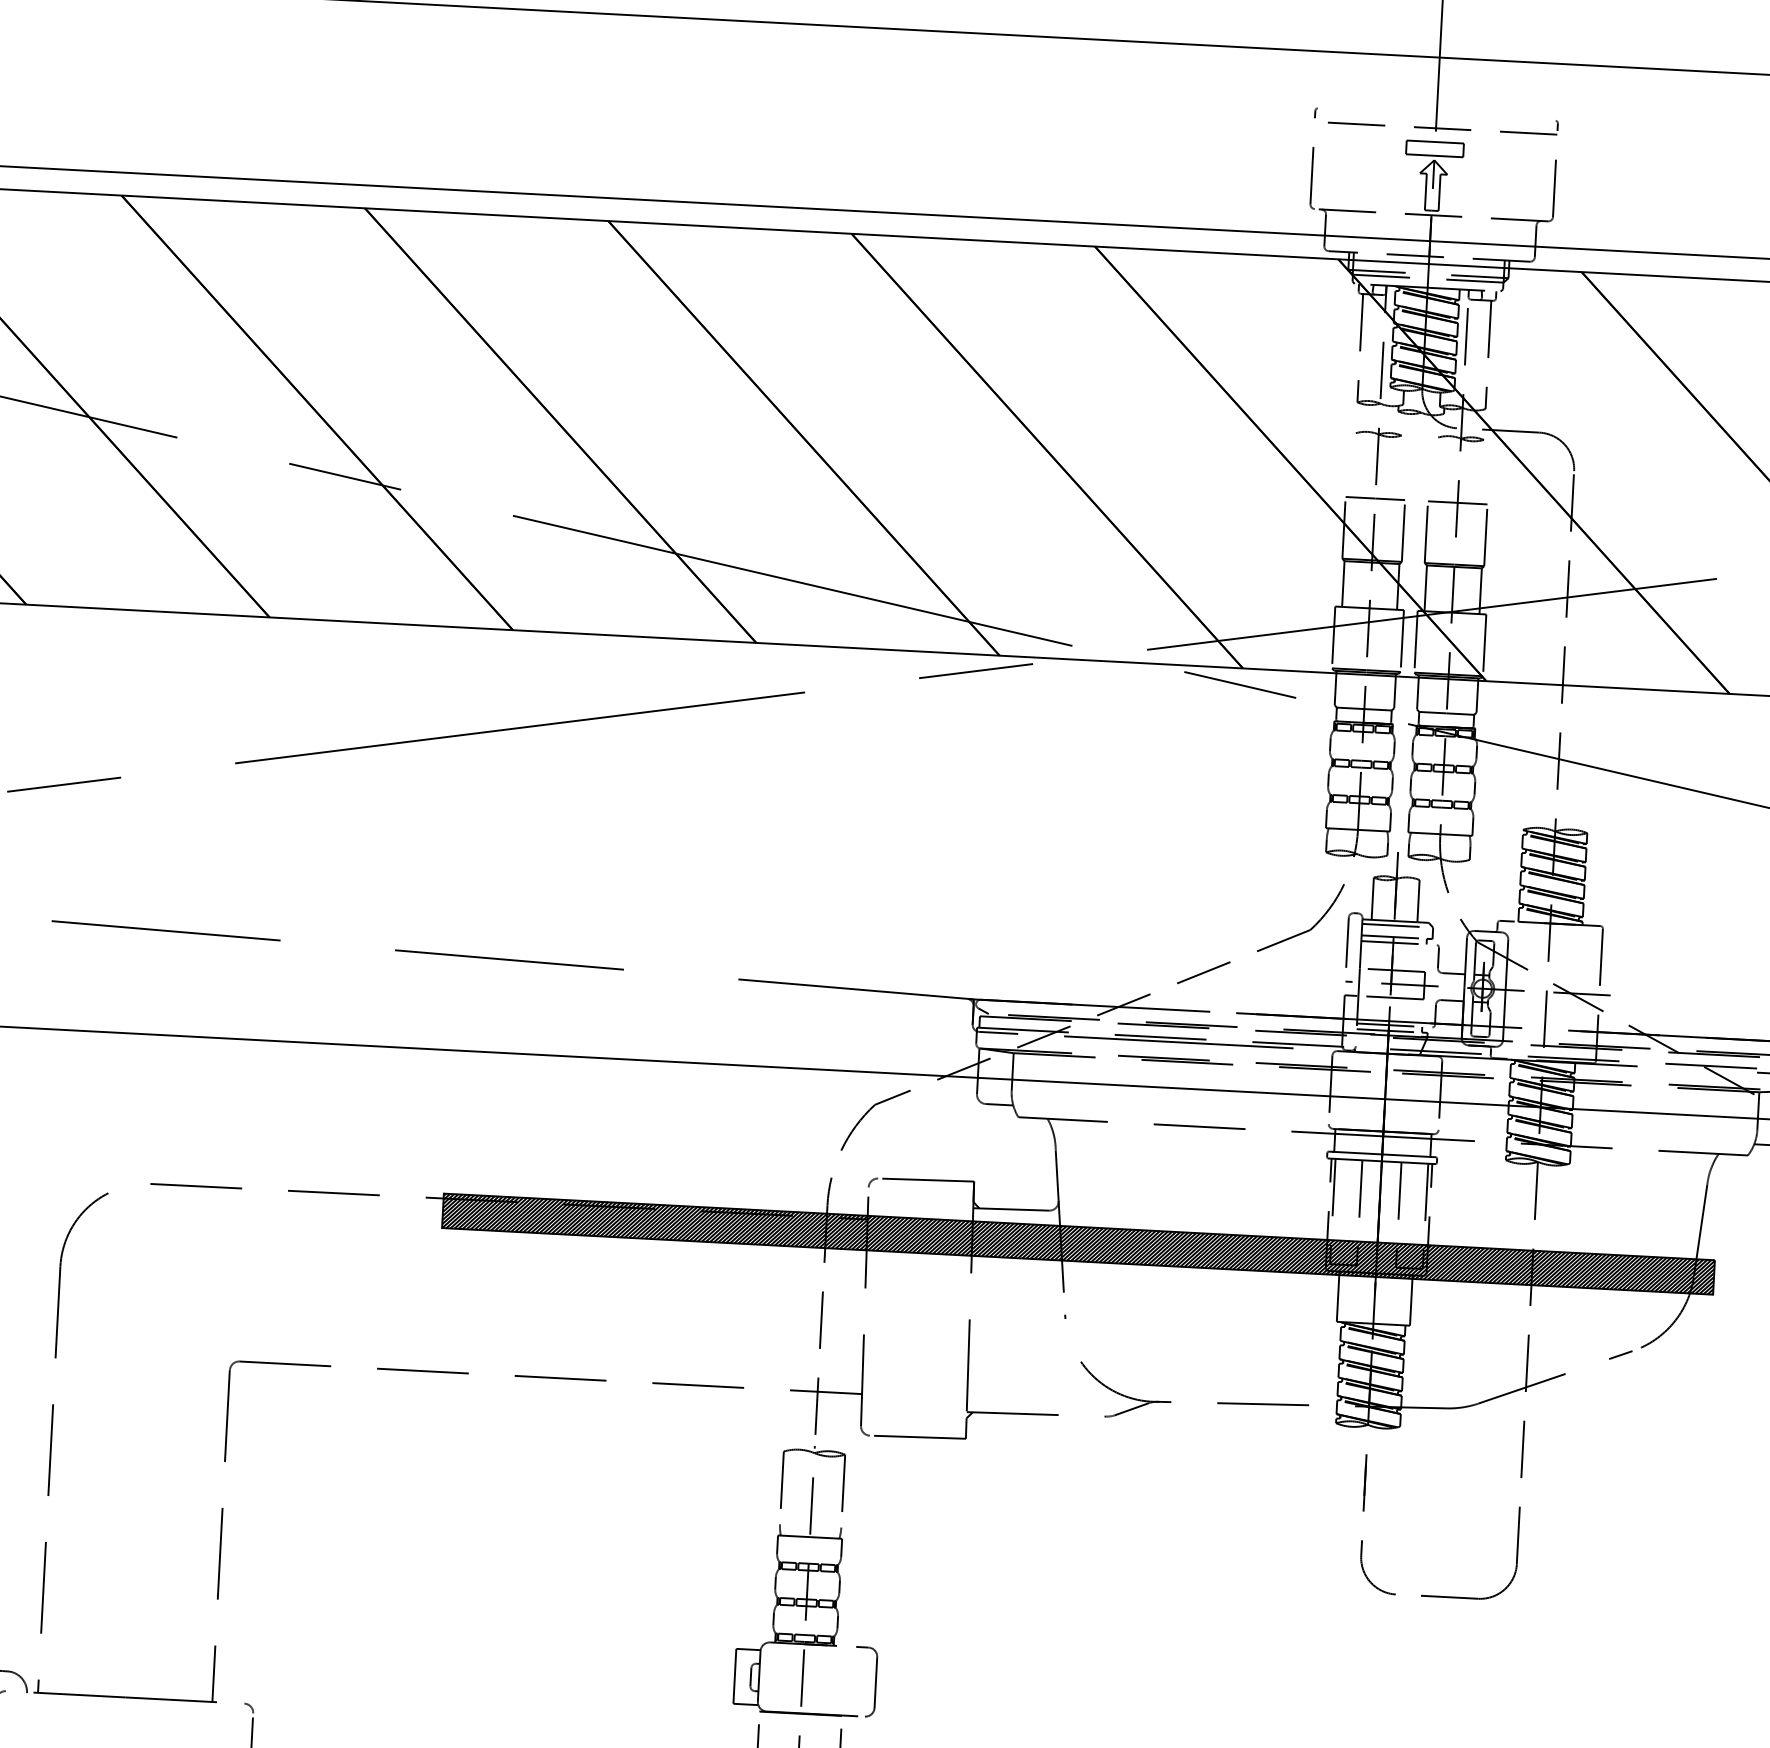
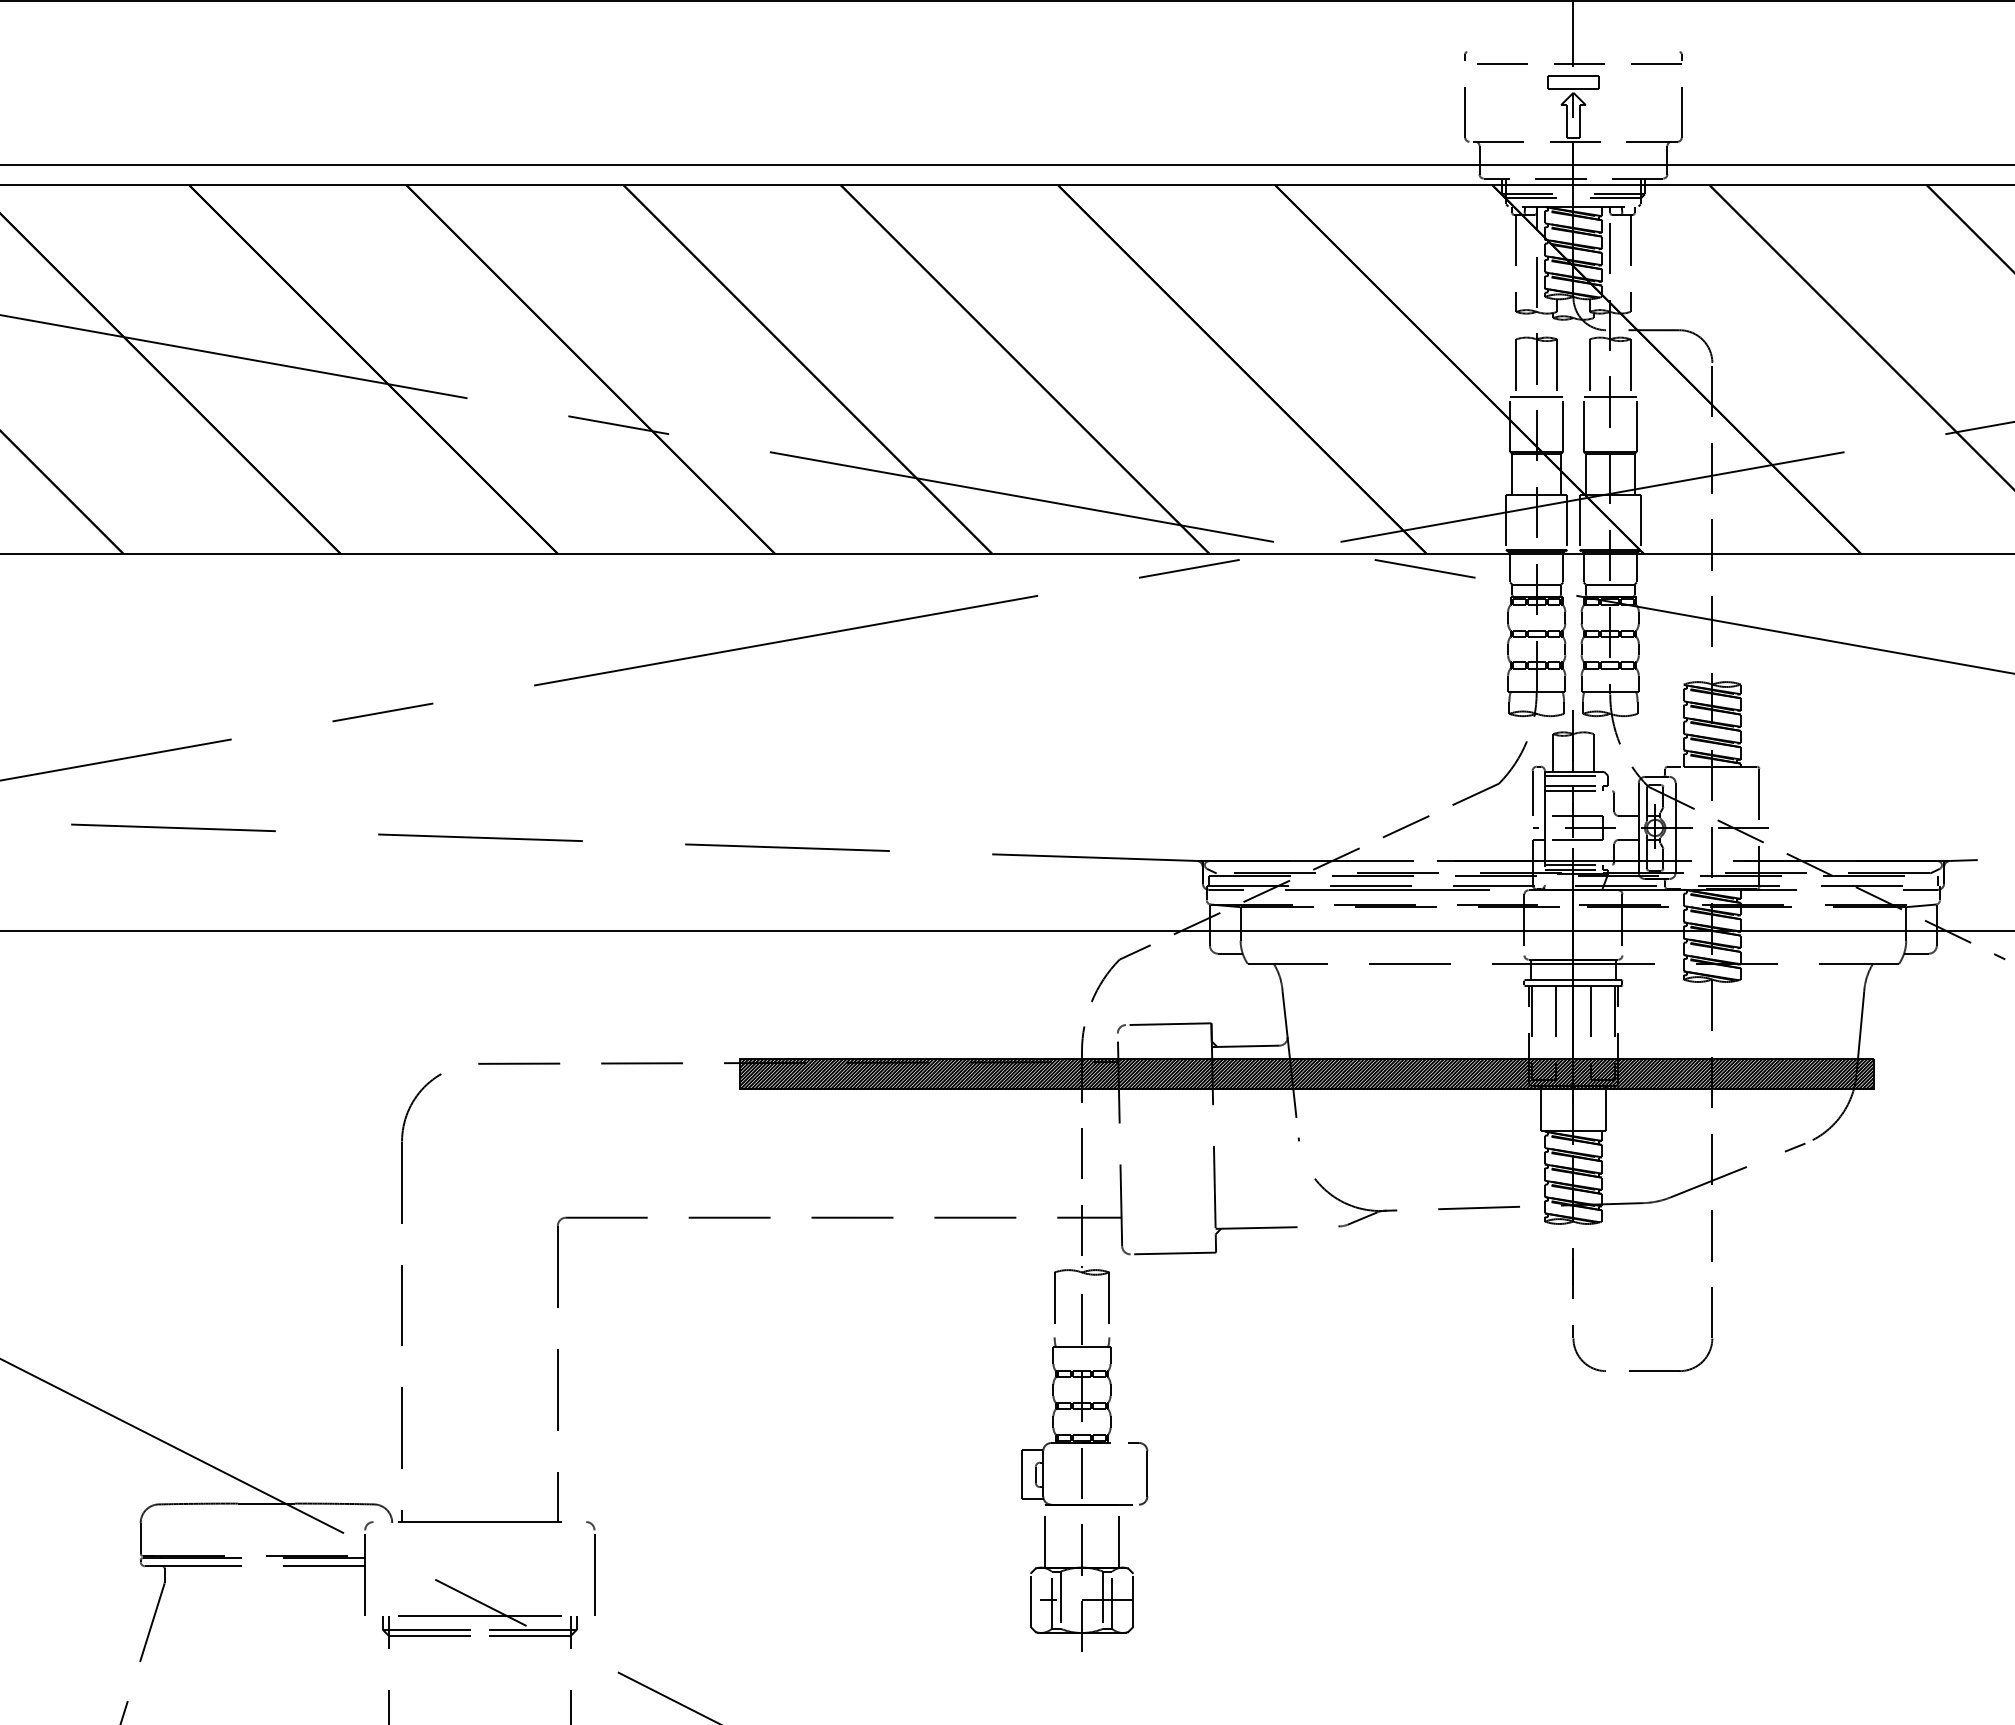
line: (1354, 464) -> (1516, 367), added
line: (1400, 467) -> (1557, 367), added
line: (1436, 469) -> (1589, 367), added
line: (1482, 471) -> (1630, 367), added

